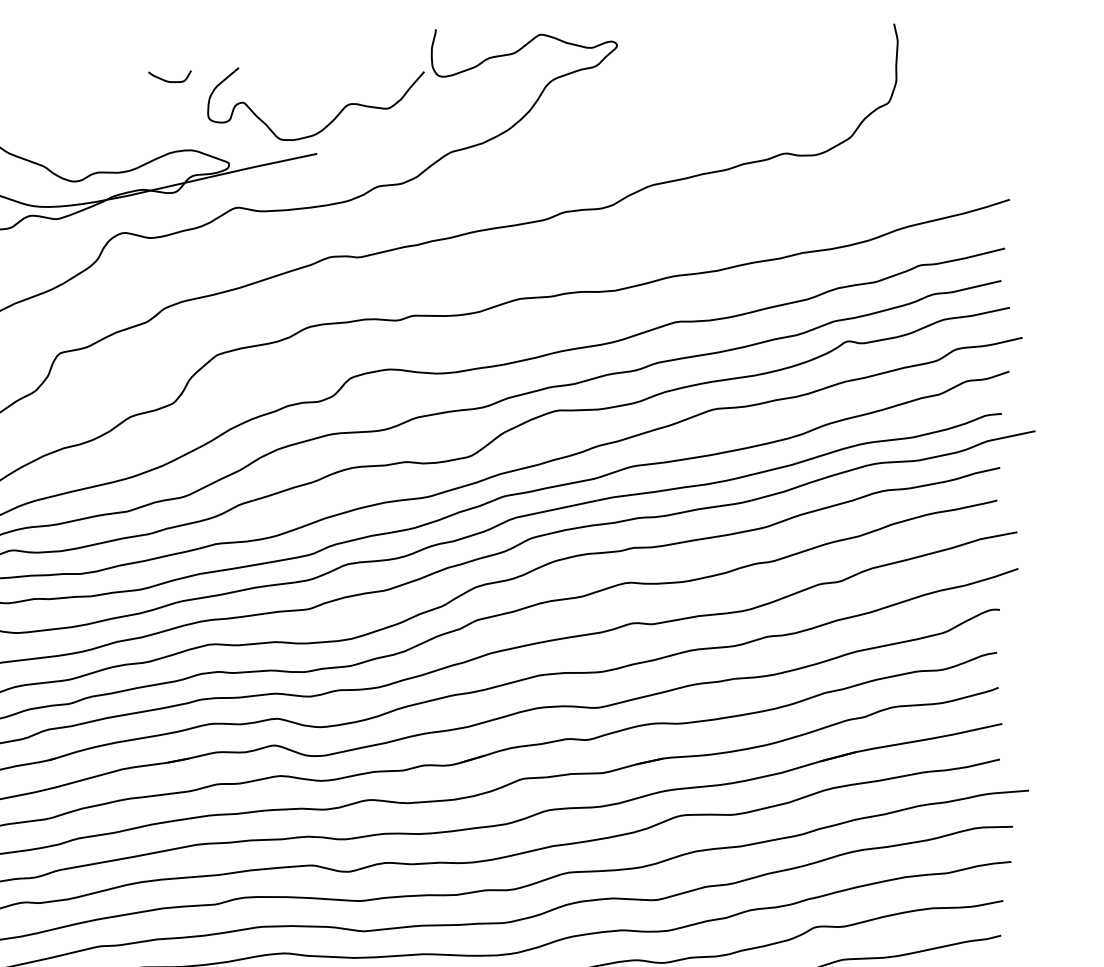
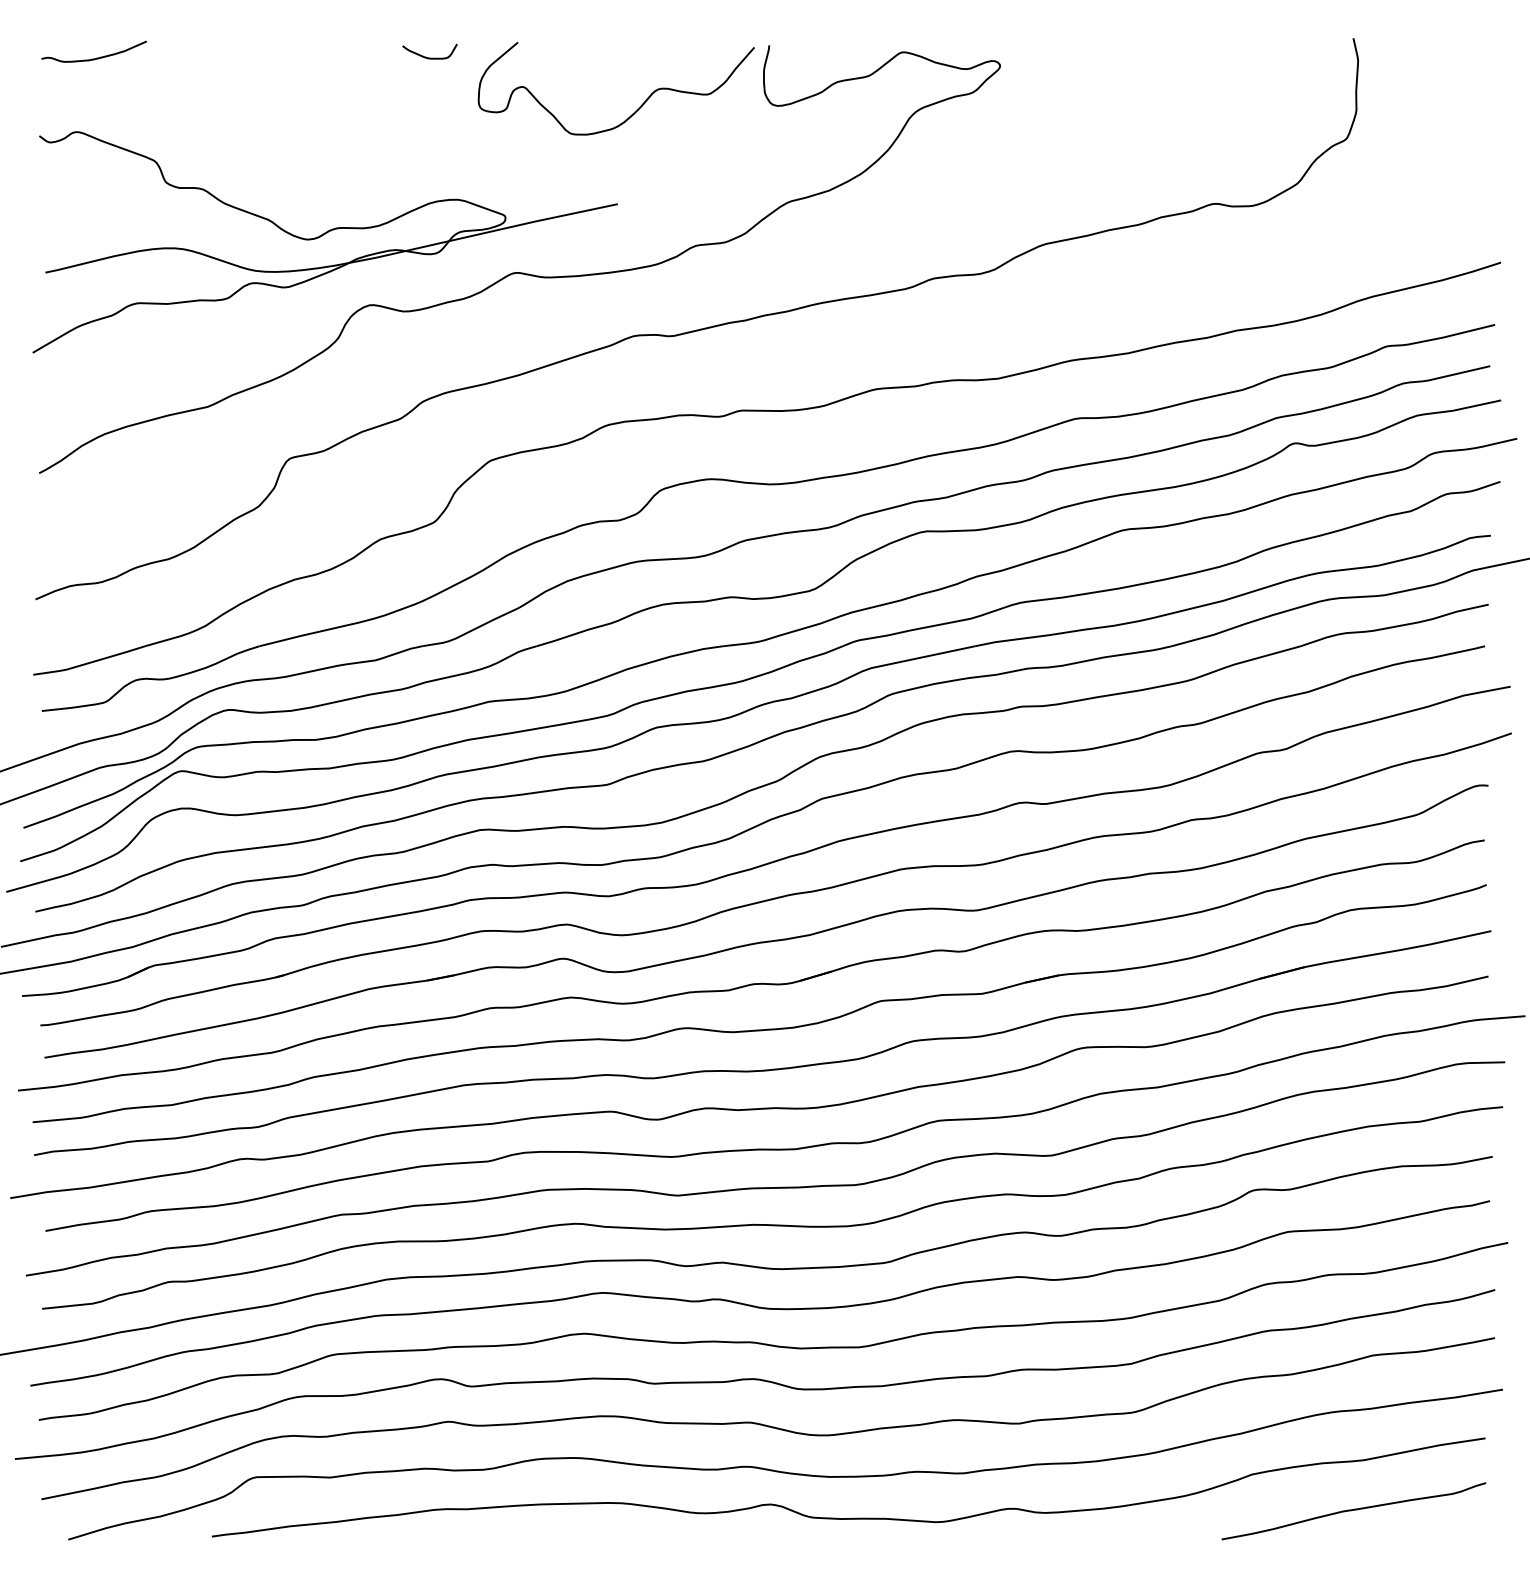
curve: (167, 80) -> (426, 56), moved
curve: (331, 121) -> (635, 110), moved

